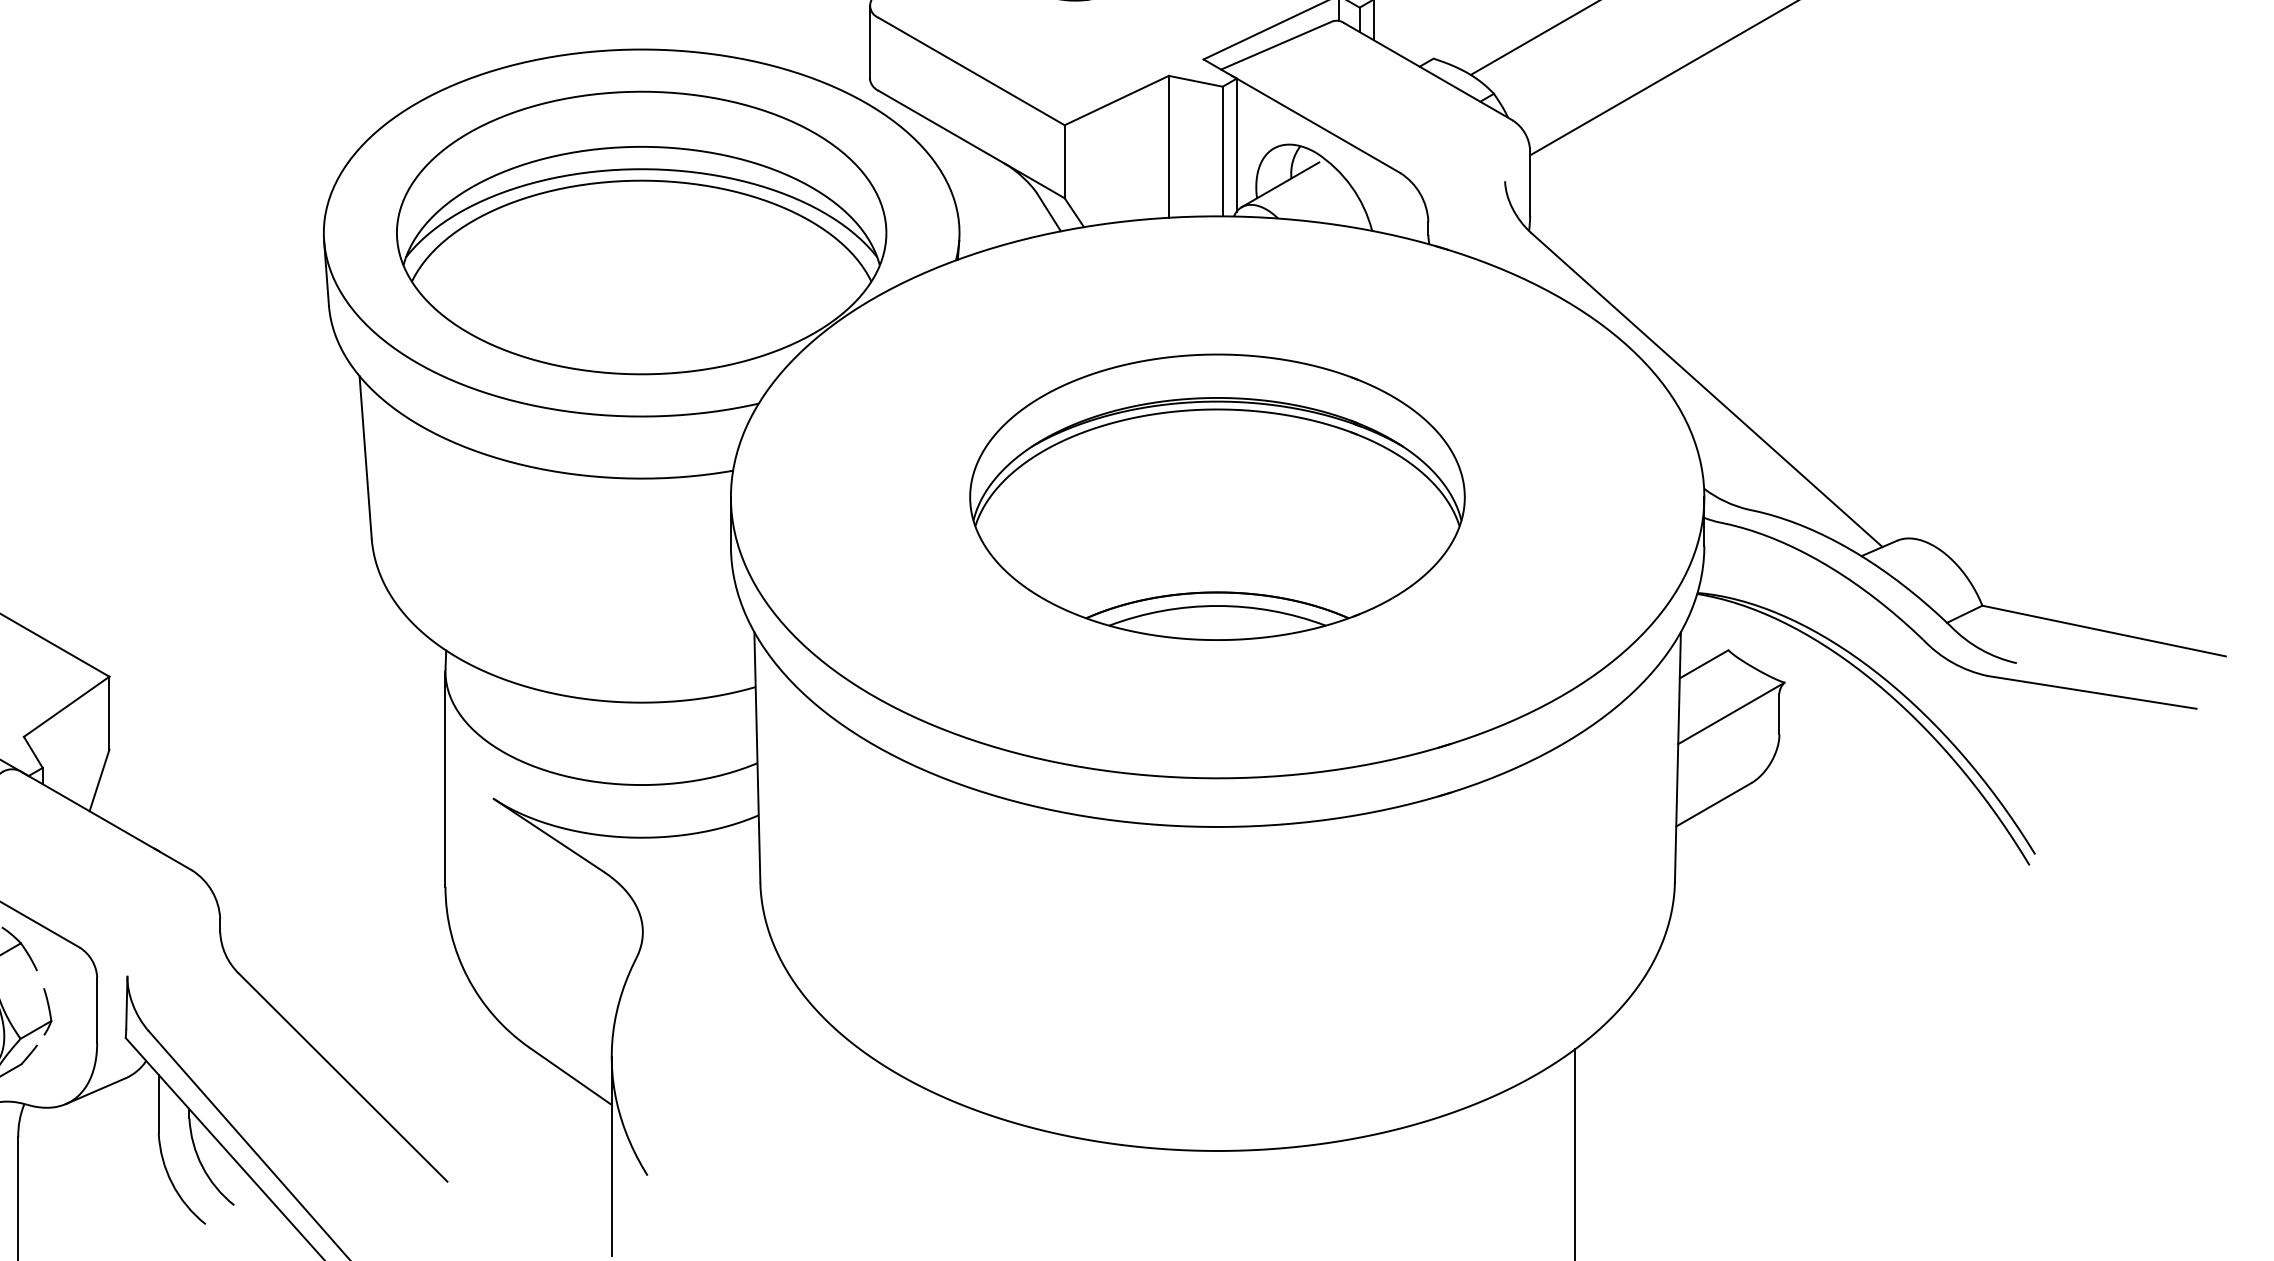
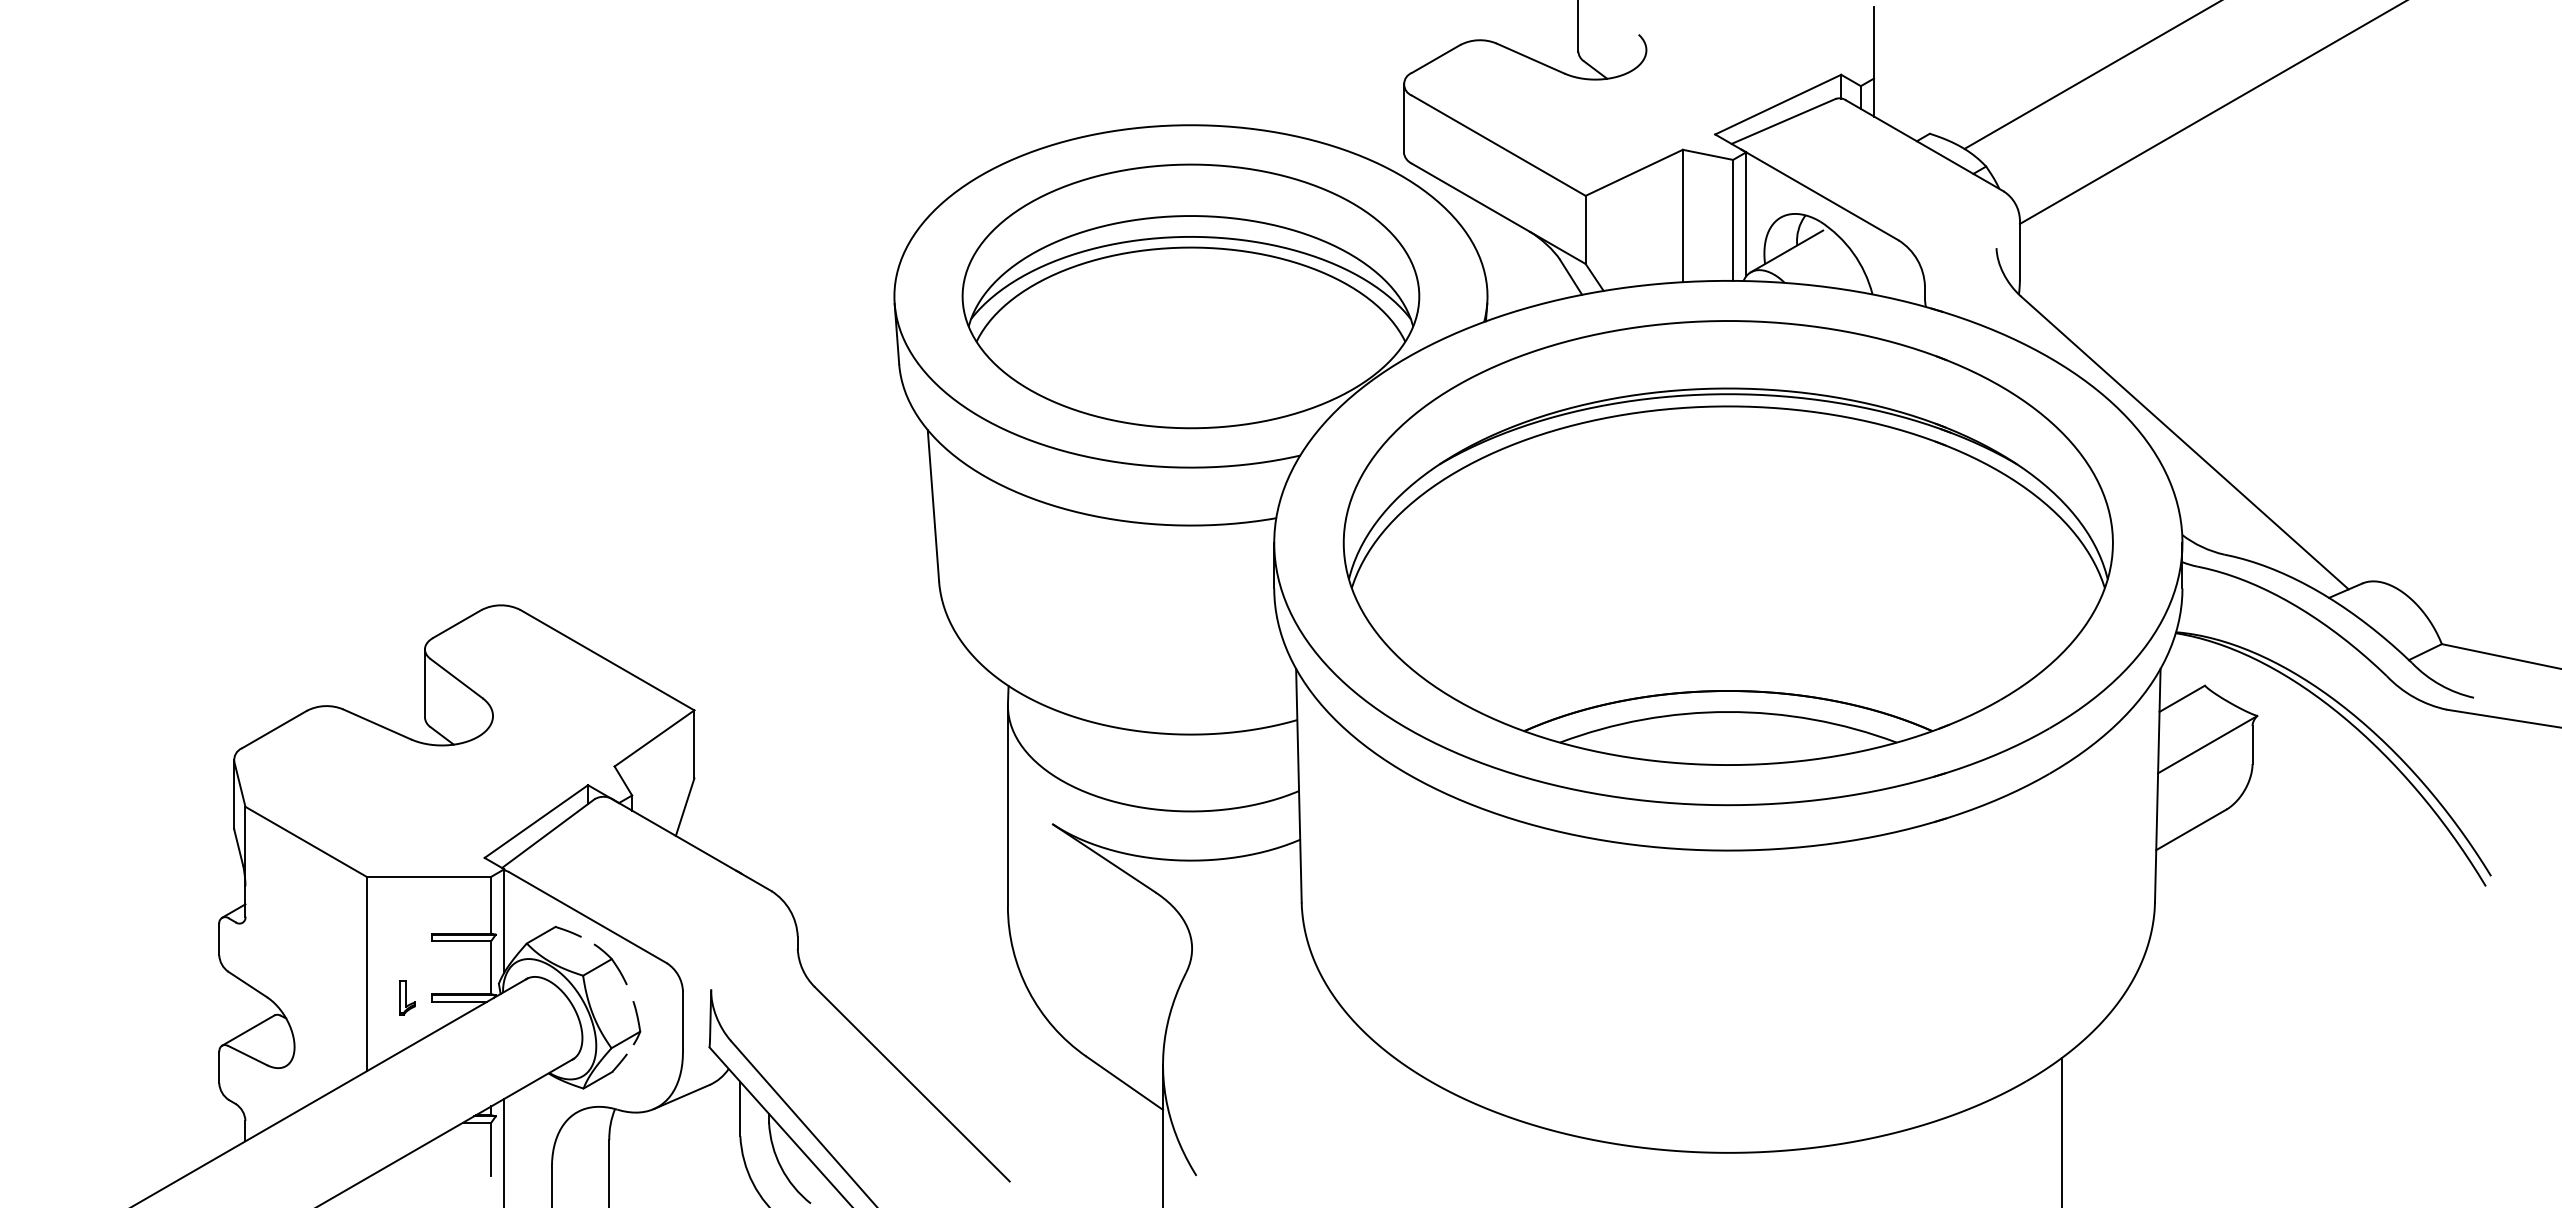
part: (1216, 496) -> (1727, 542), size x1.67

